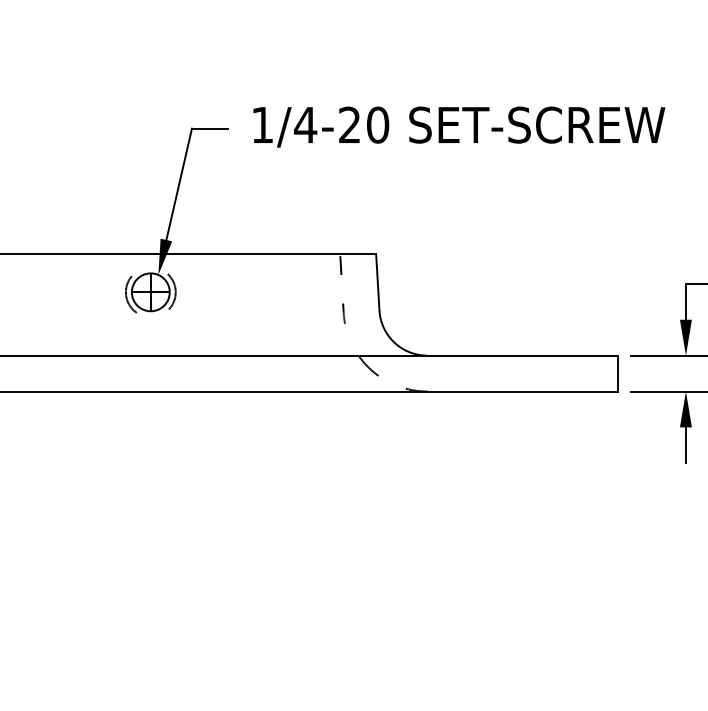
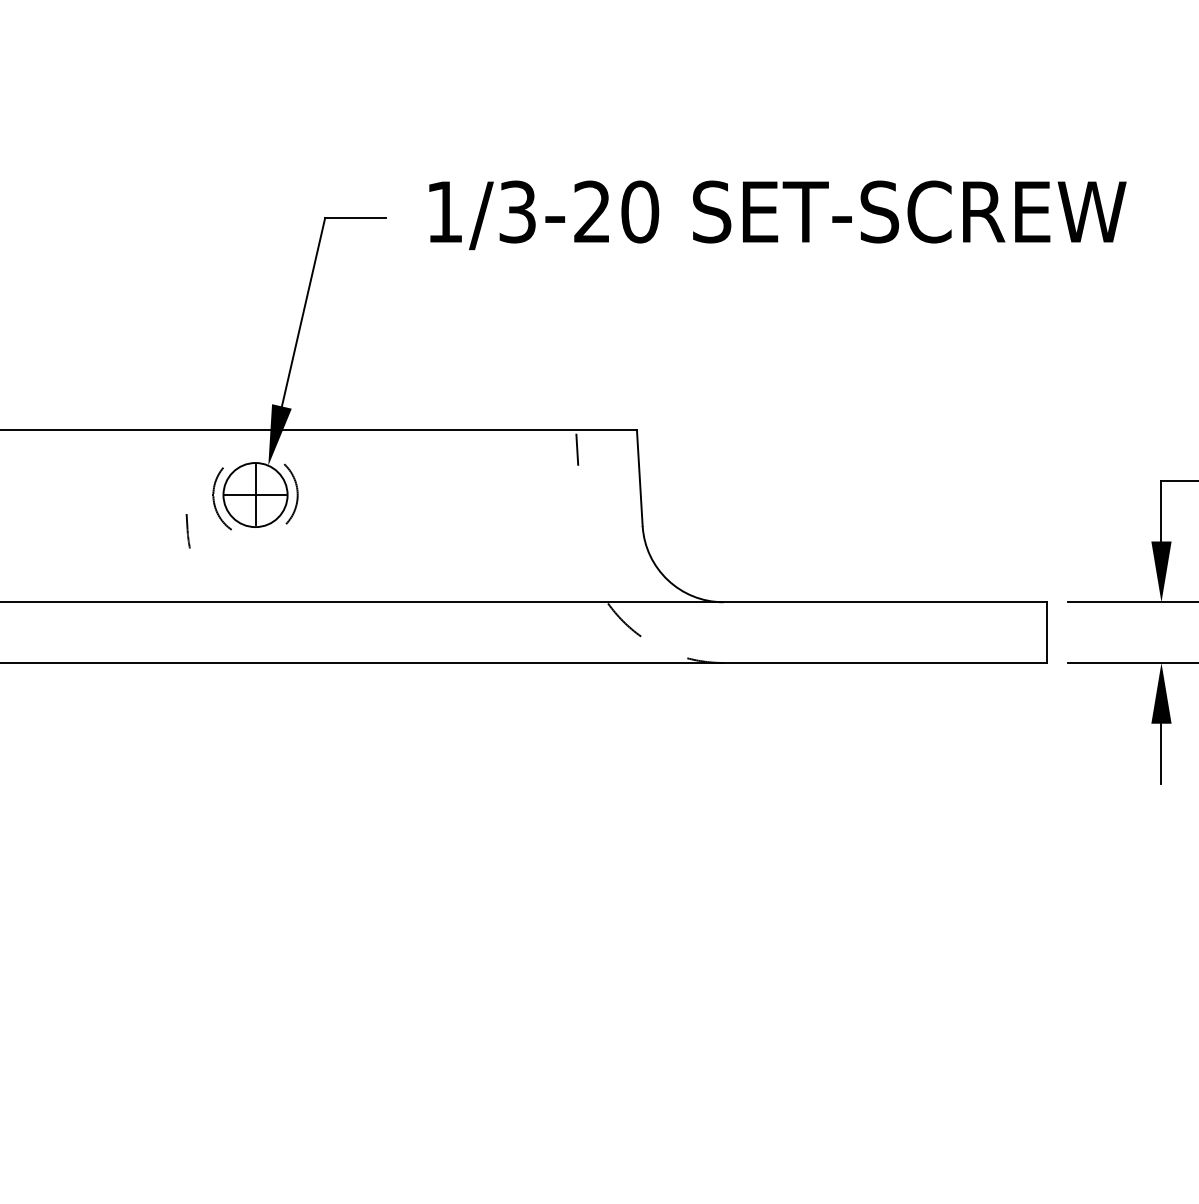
text: (305, 124) -> (517, 210), 1/4-20 -> 1/3-20
line: (343, 313) -> (187, 530), moved

